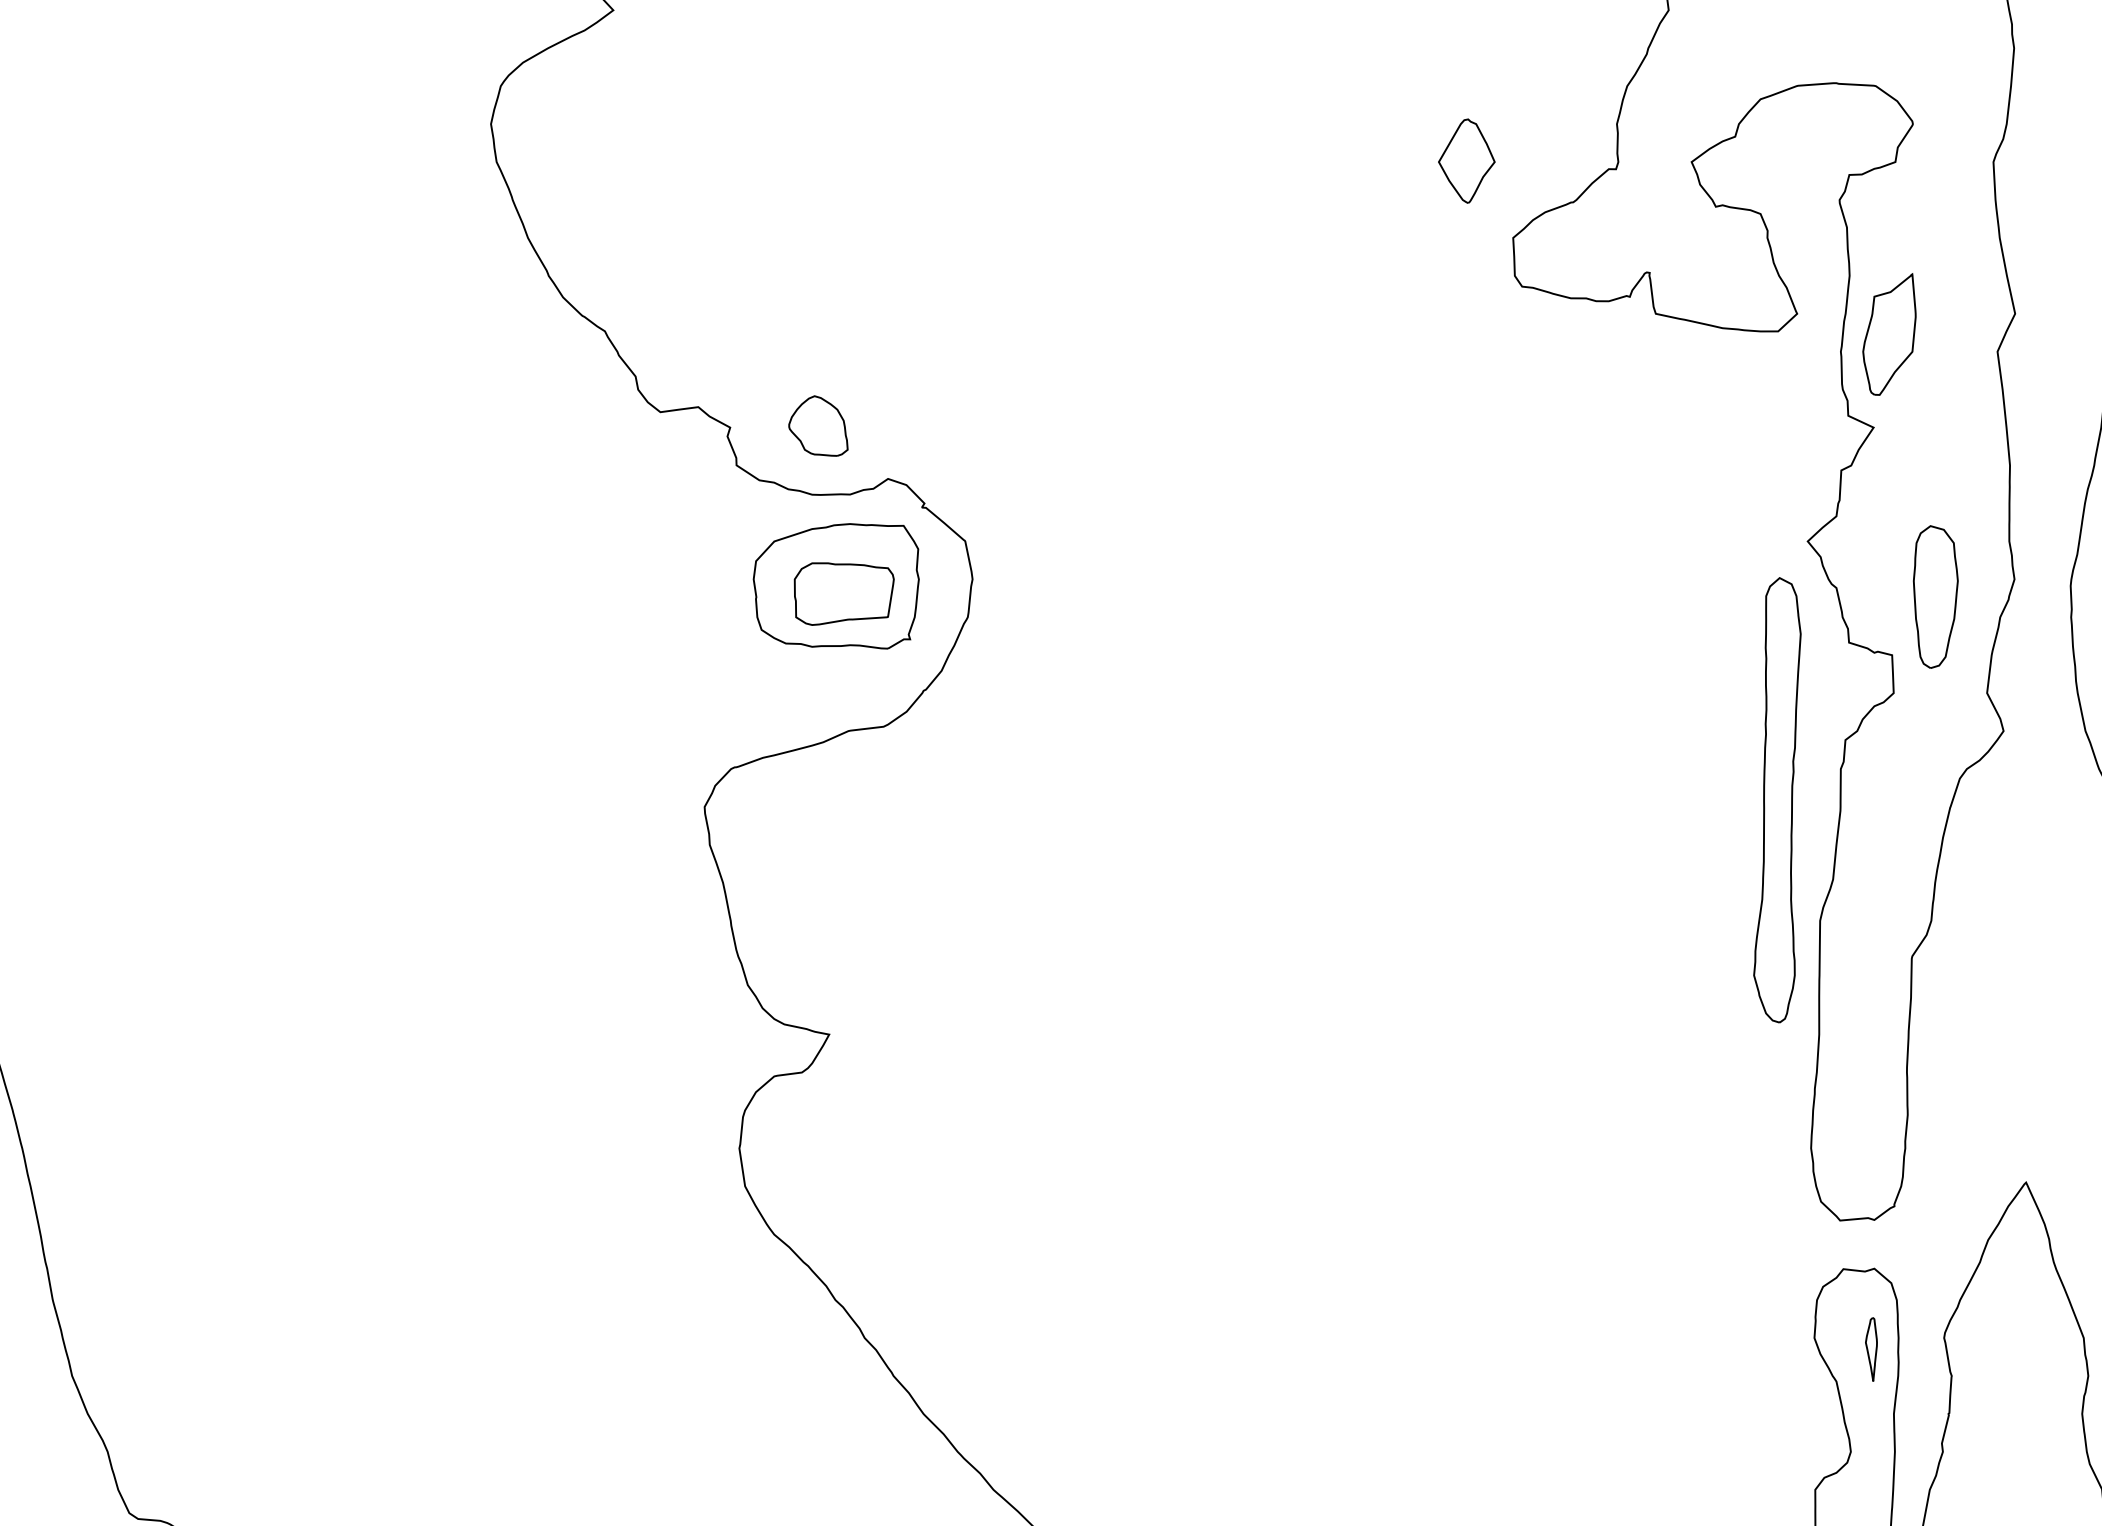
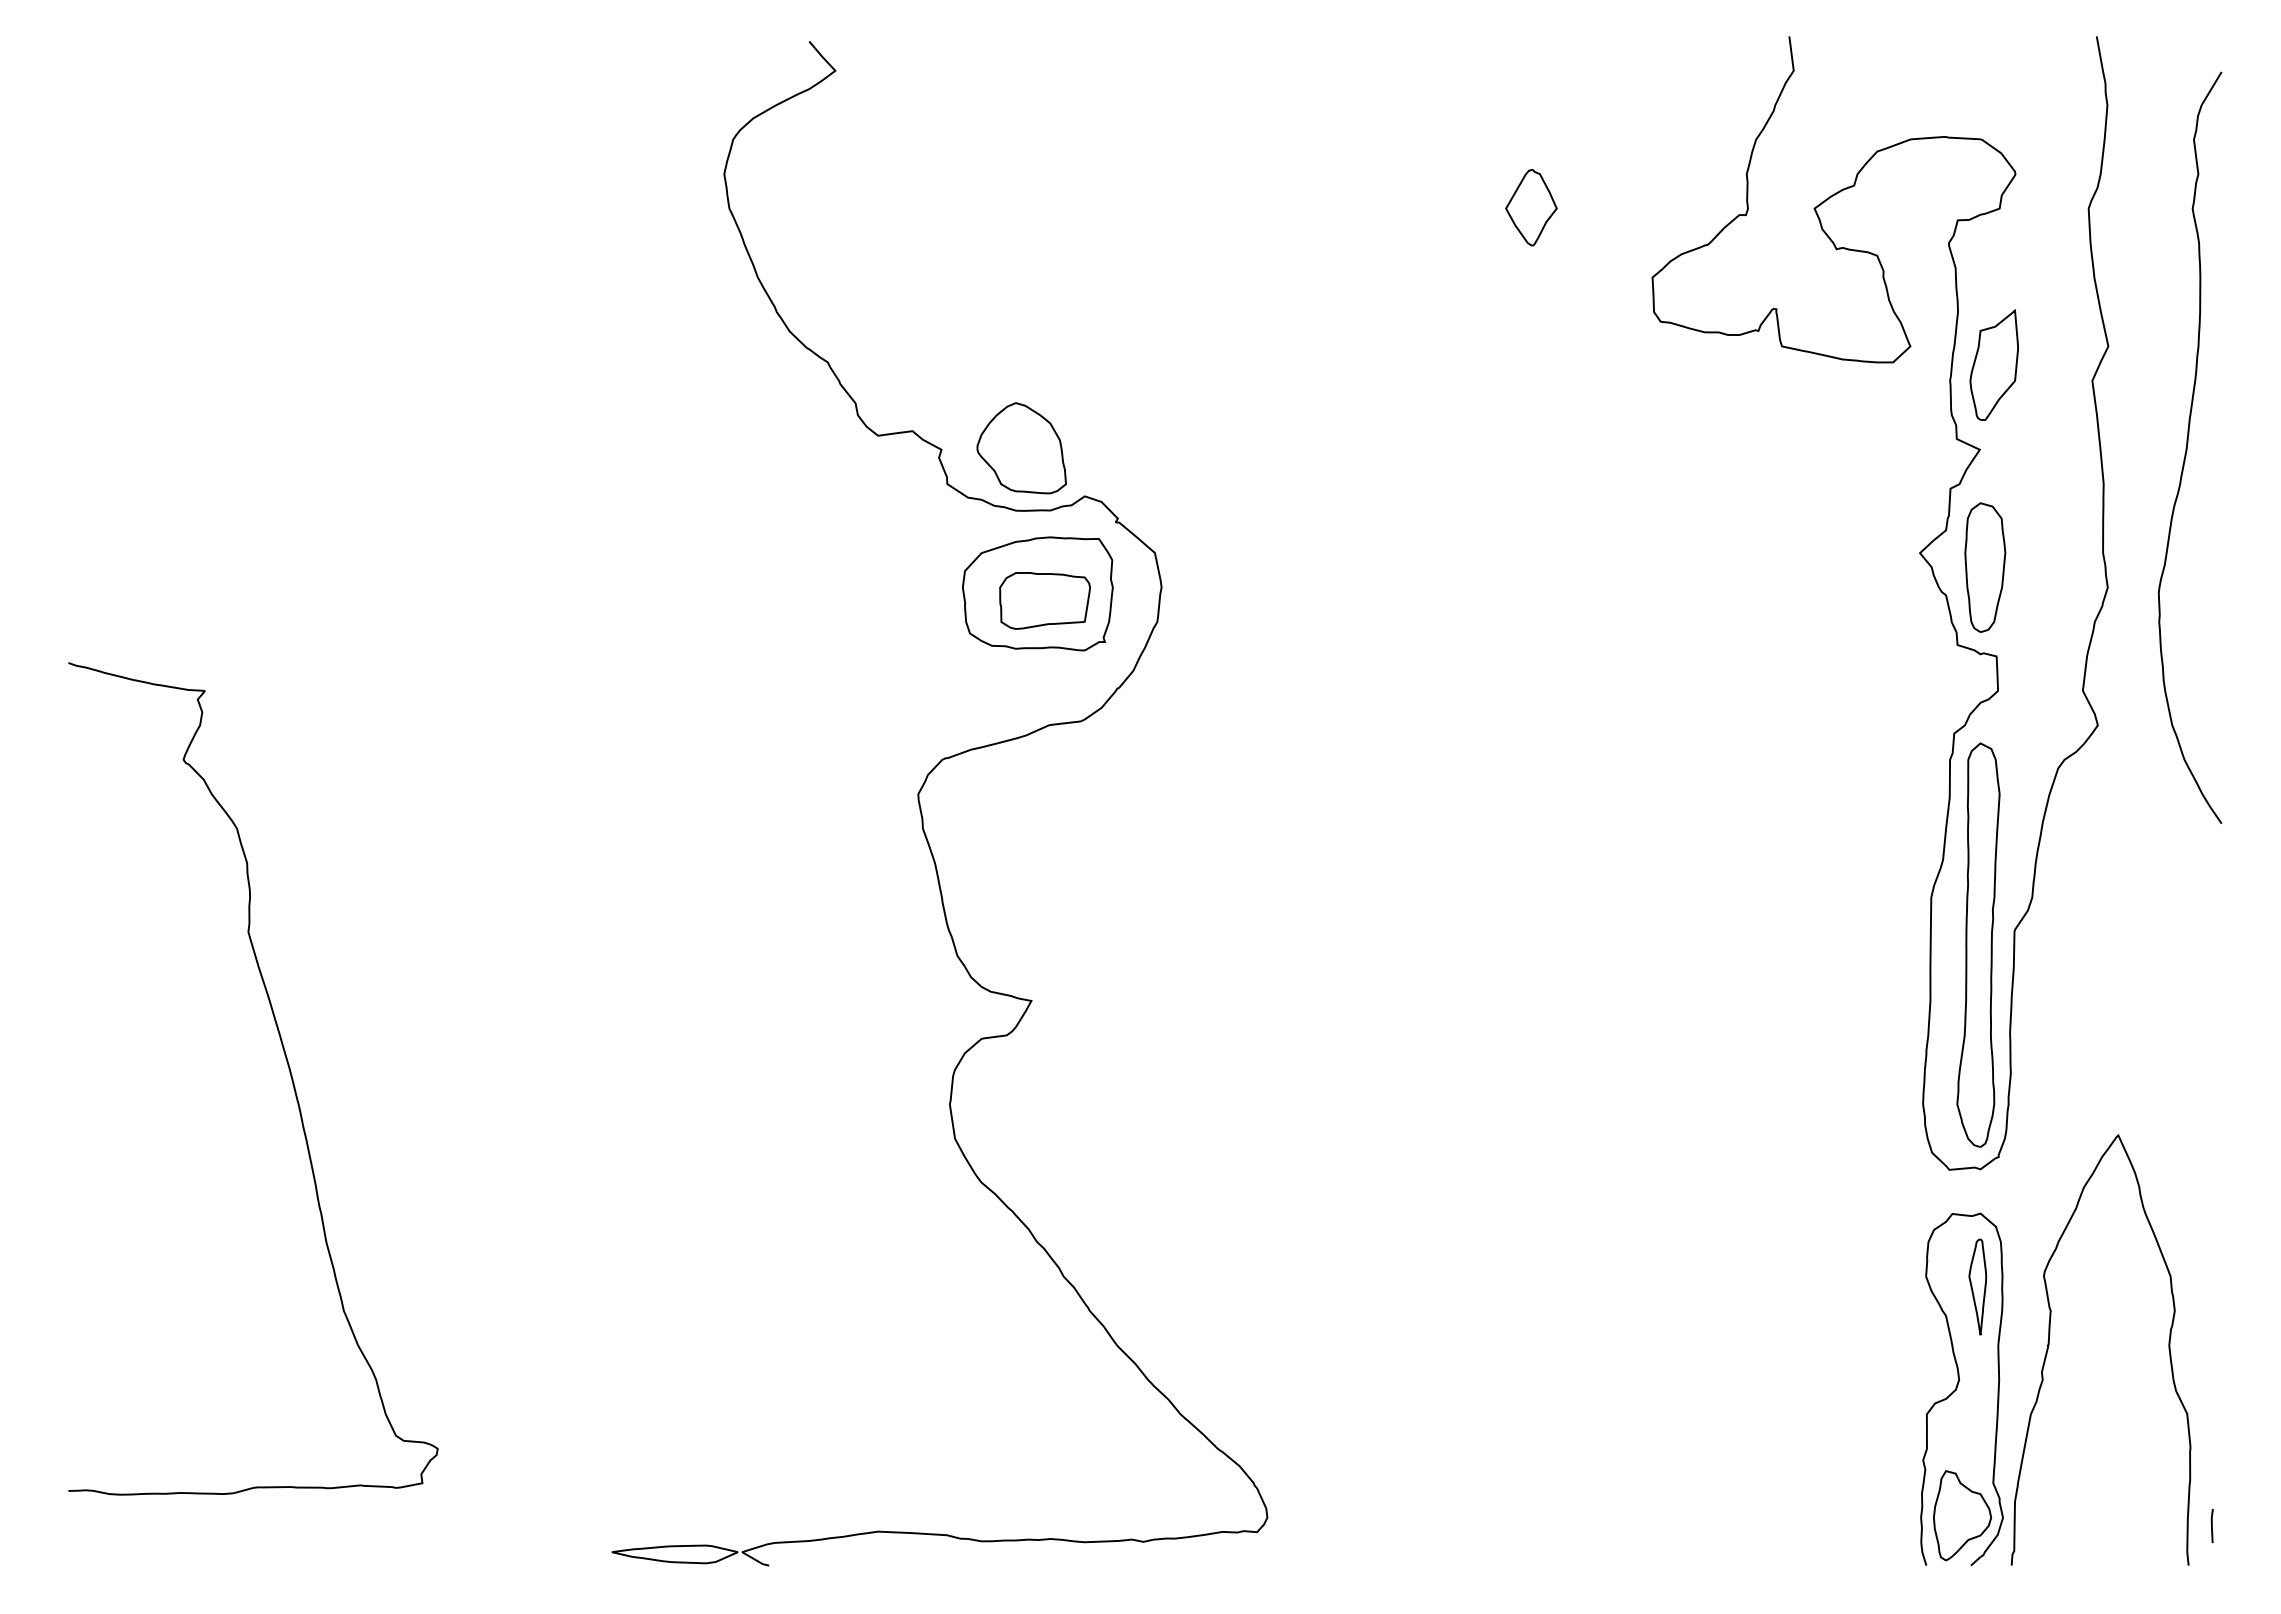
part: (1466, 160) -> (1531, 207), moved
part: (818, 426) -> (1021, 448), size x1.67
part: (1936, 596) -> (1985, 567), moved
part: (1777, 799) -> (1978, 944), moved
part: (1871, 1349) -> (1977, 1286), size x1.67

